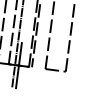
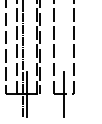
line: (56, 70) -> (64, 94), added

